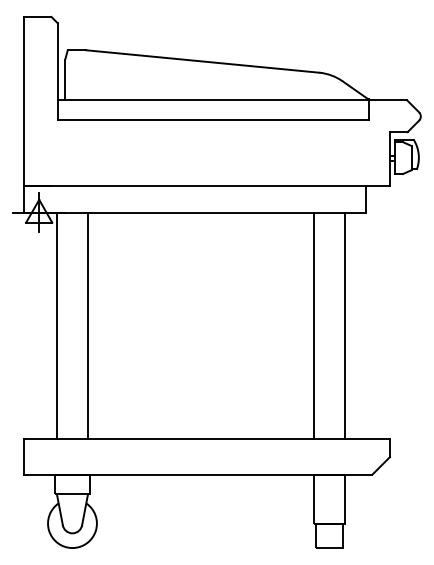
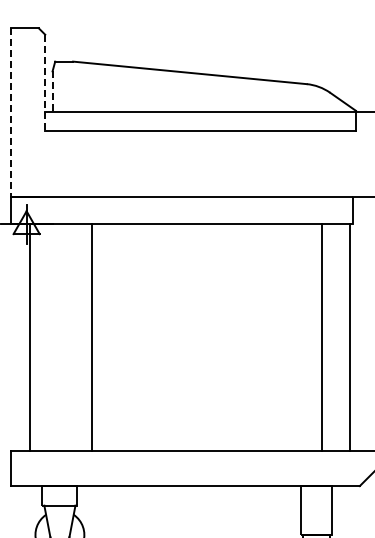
line: (57, 72) -> (44, 83), solid -> dashed
line: (65, 80) -> (52, 91), solid -> dashed
line: (23, 101) -> (10, 112), solid -> dashed
line: (56, 325) -> (29, 336), moved
line: (88, 325) -> (92, 336), moved
line: (313, 325) -> (321, 336), moved
line: (344, 325) -> (349, 336), moved

